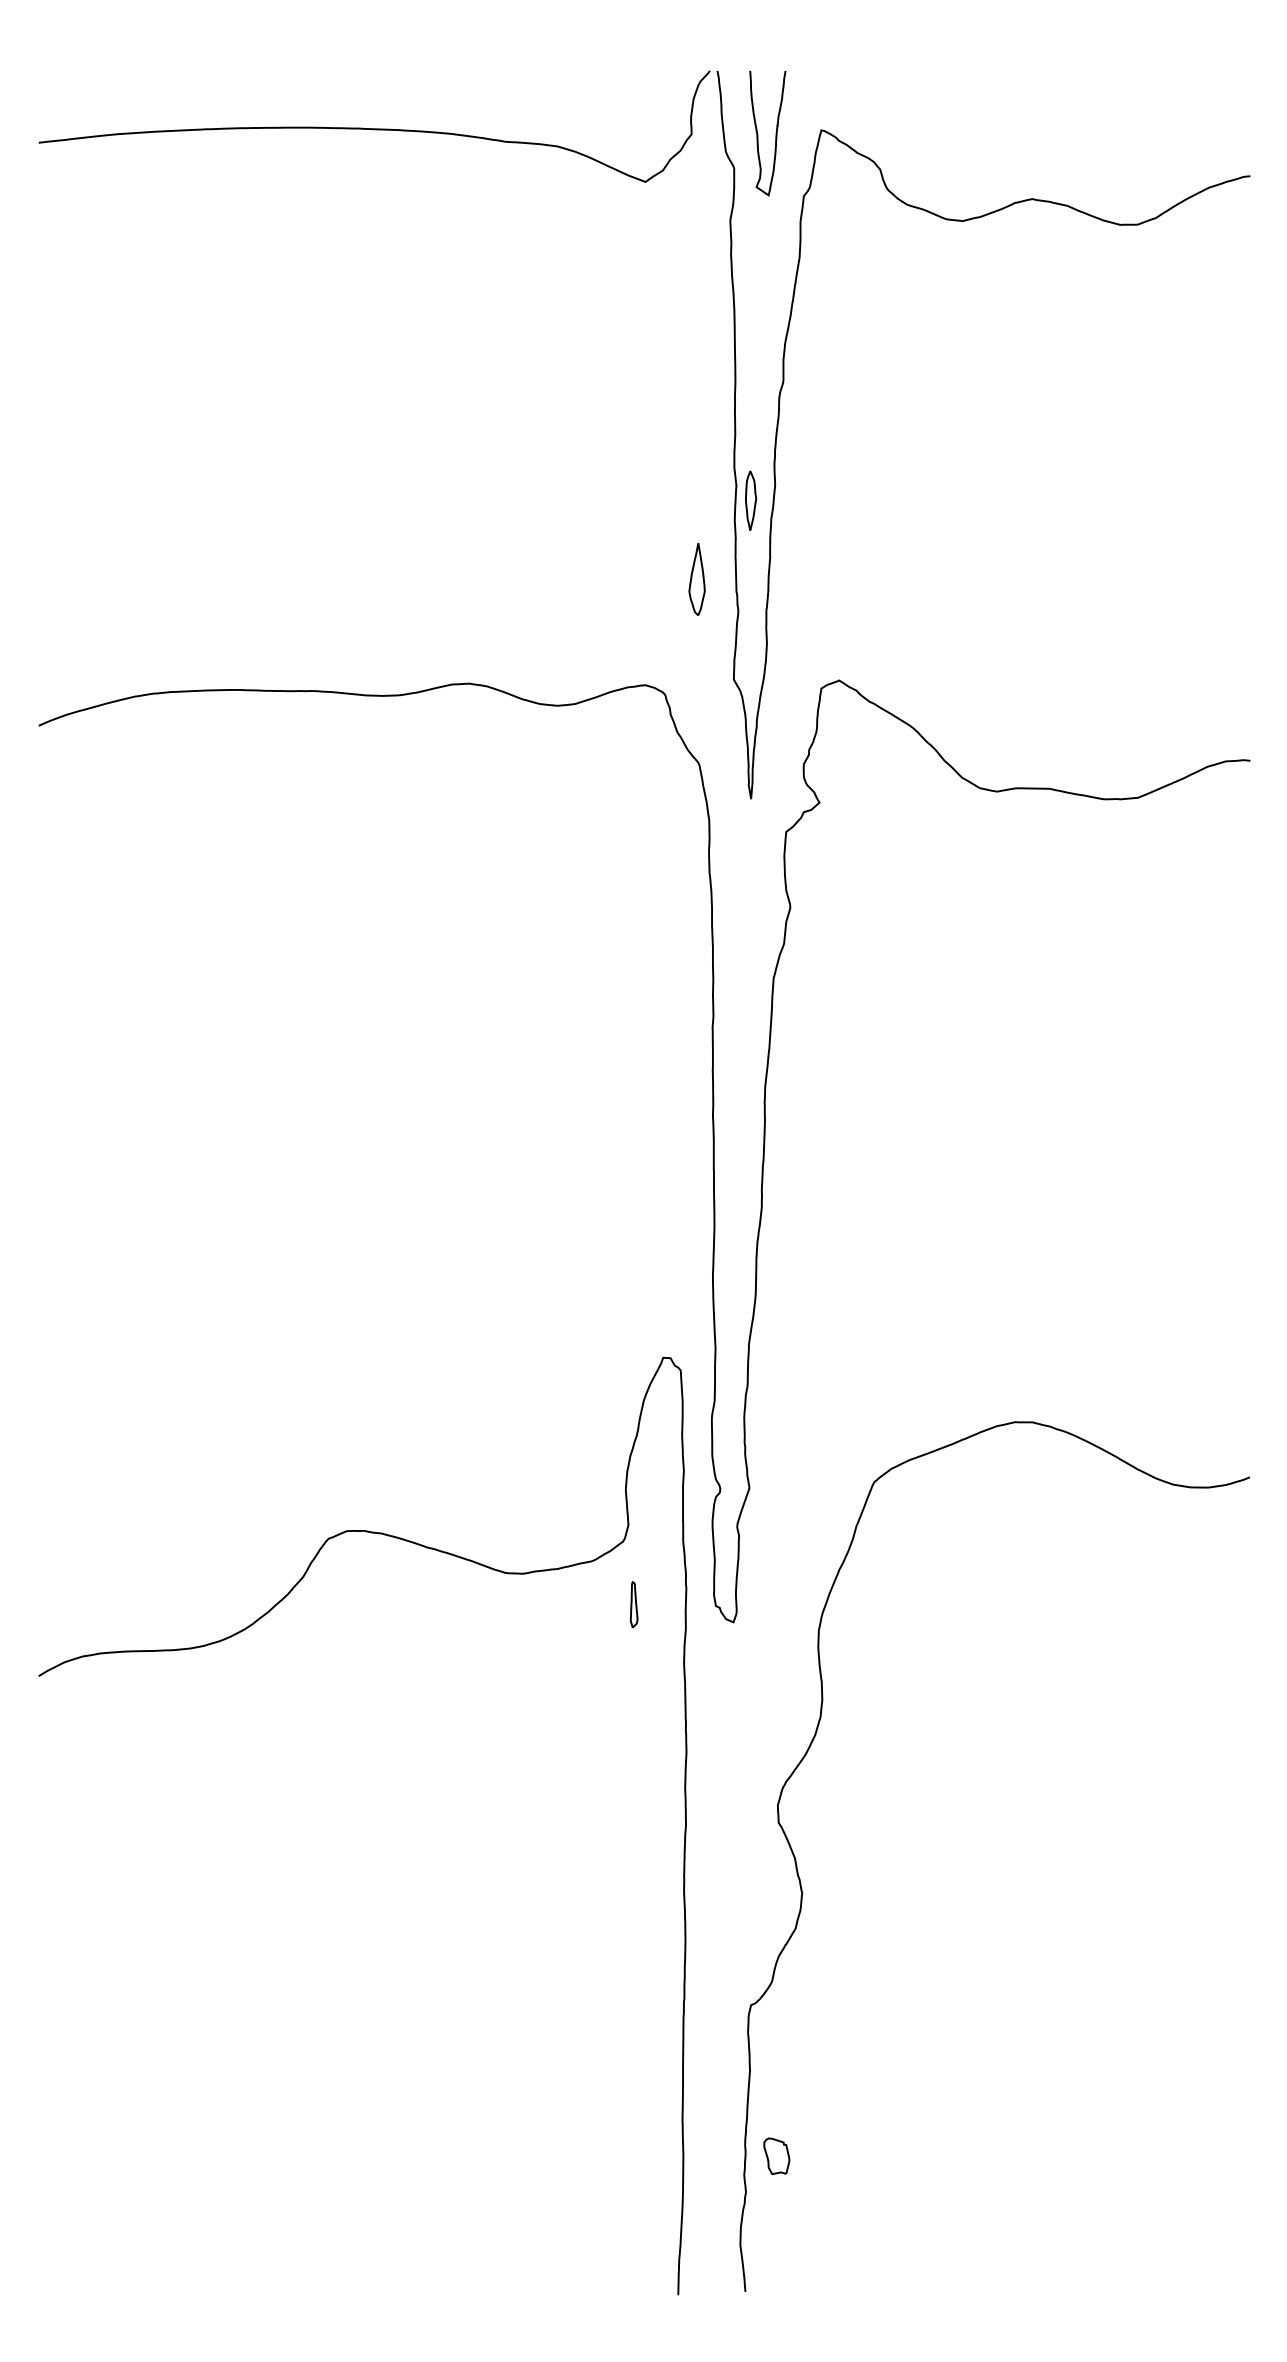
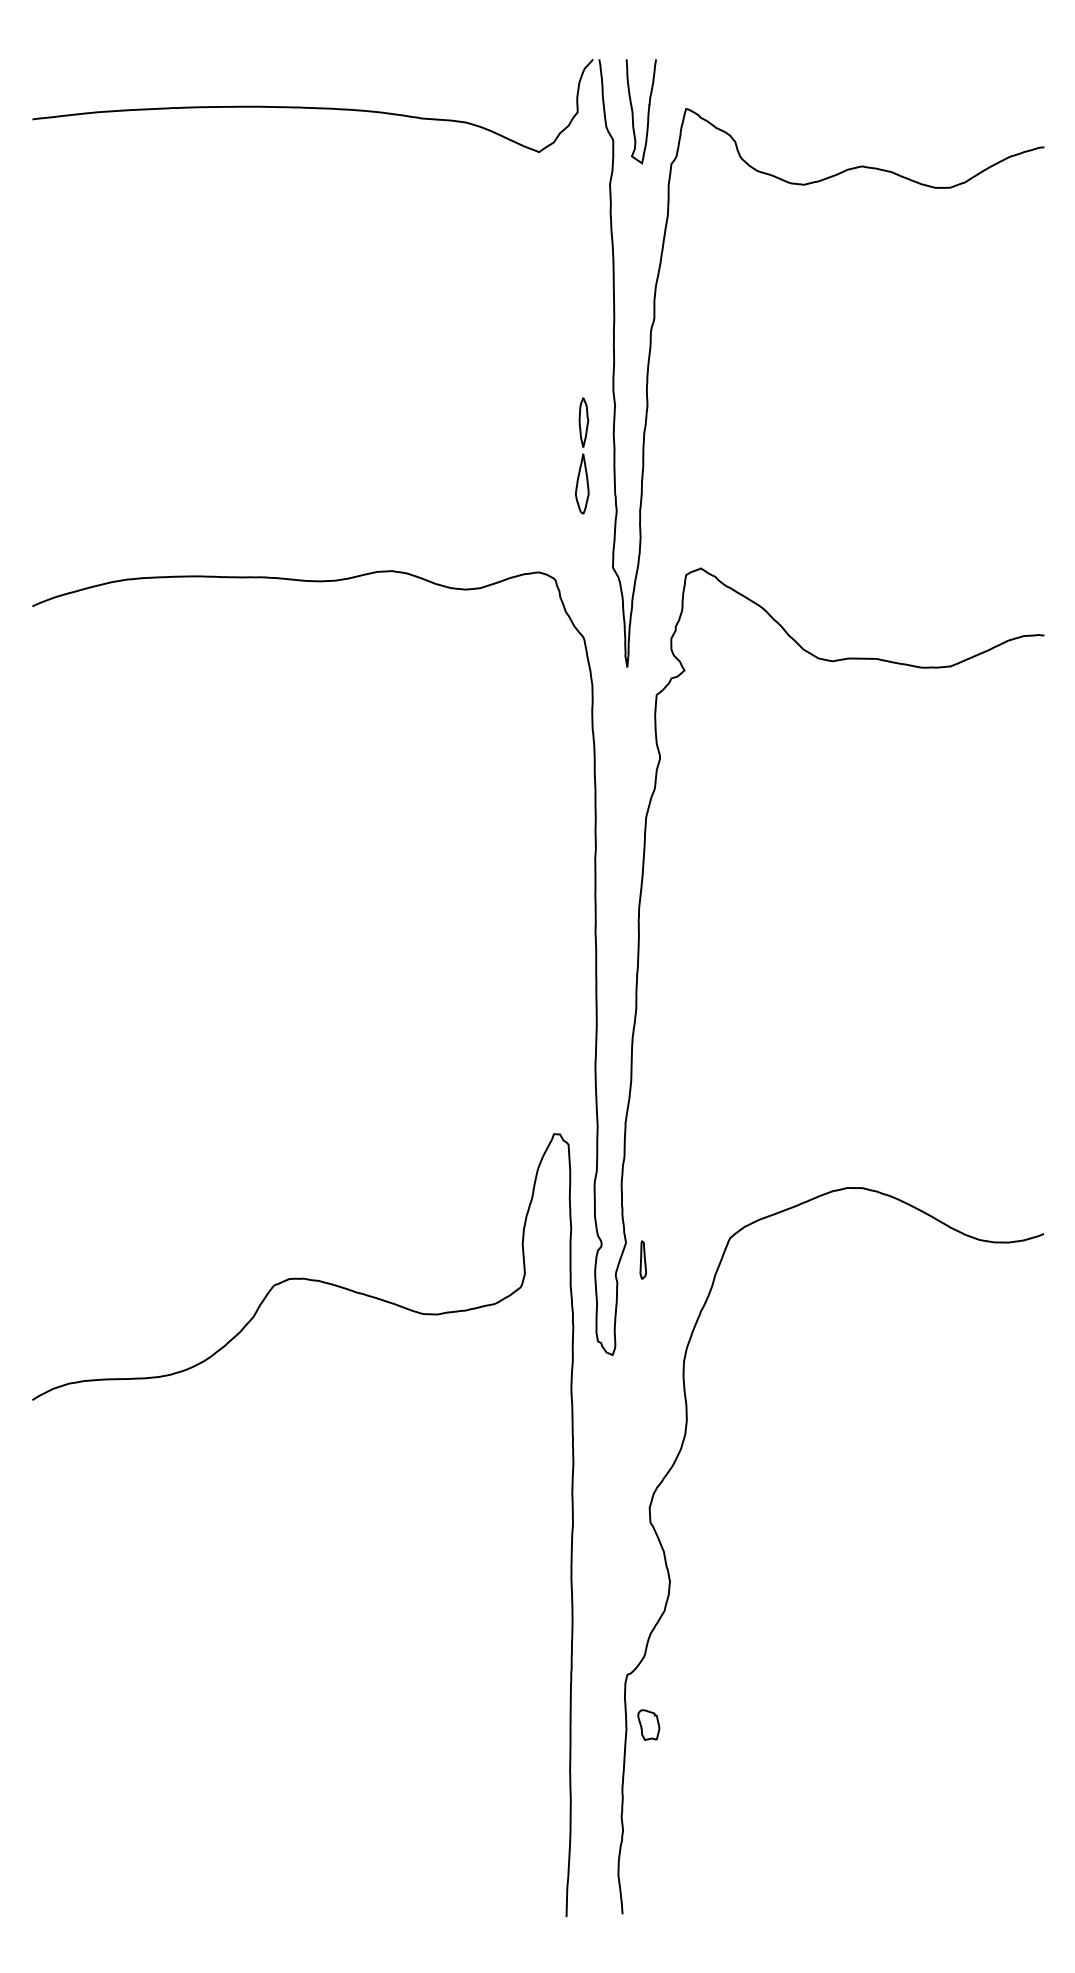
part: (751, 500) -> (584, 422), moved
part: (633, 1604) -> (642, 1260), moved
part: (776, 2155) -> (648, 1724), moved

